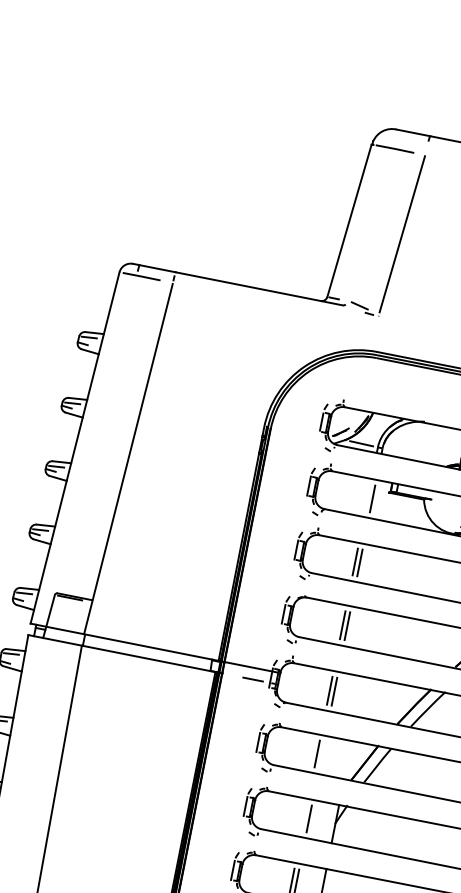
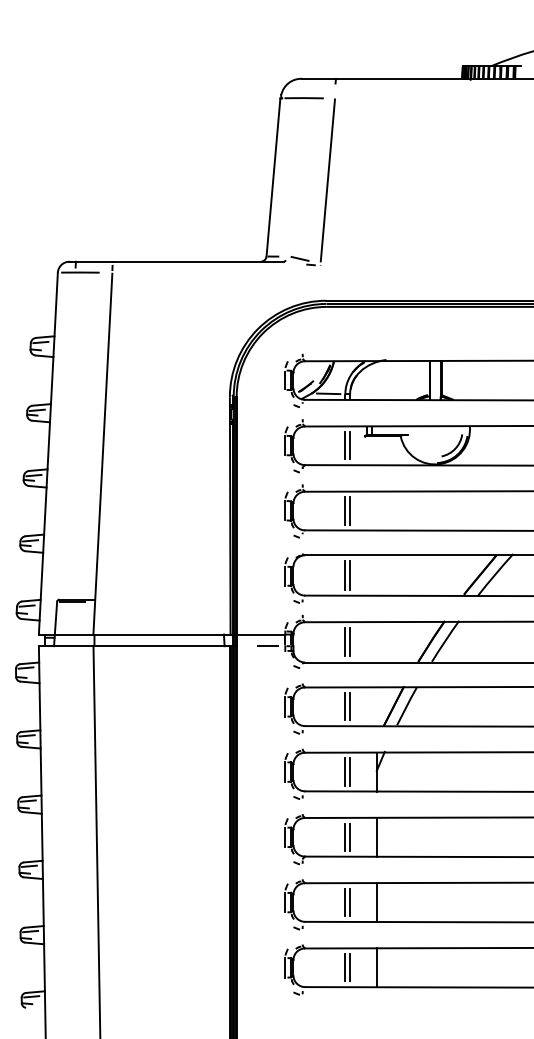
line: (368, 497) -> (345, 445), added
line: (322, 754) -> (350, 706), added
line: (304, 817) -> (345, 771), added

